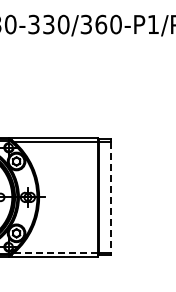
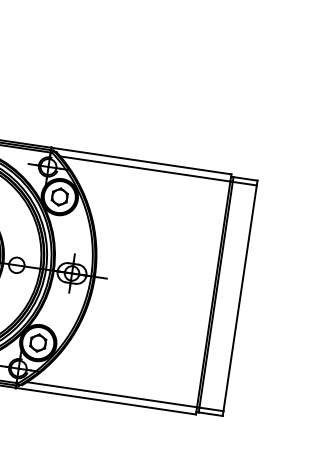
line: (110, 197) -> (239, 298), dashed -> solid
line: (55, 252) -> (111, 393), dashed -> solid

